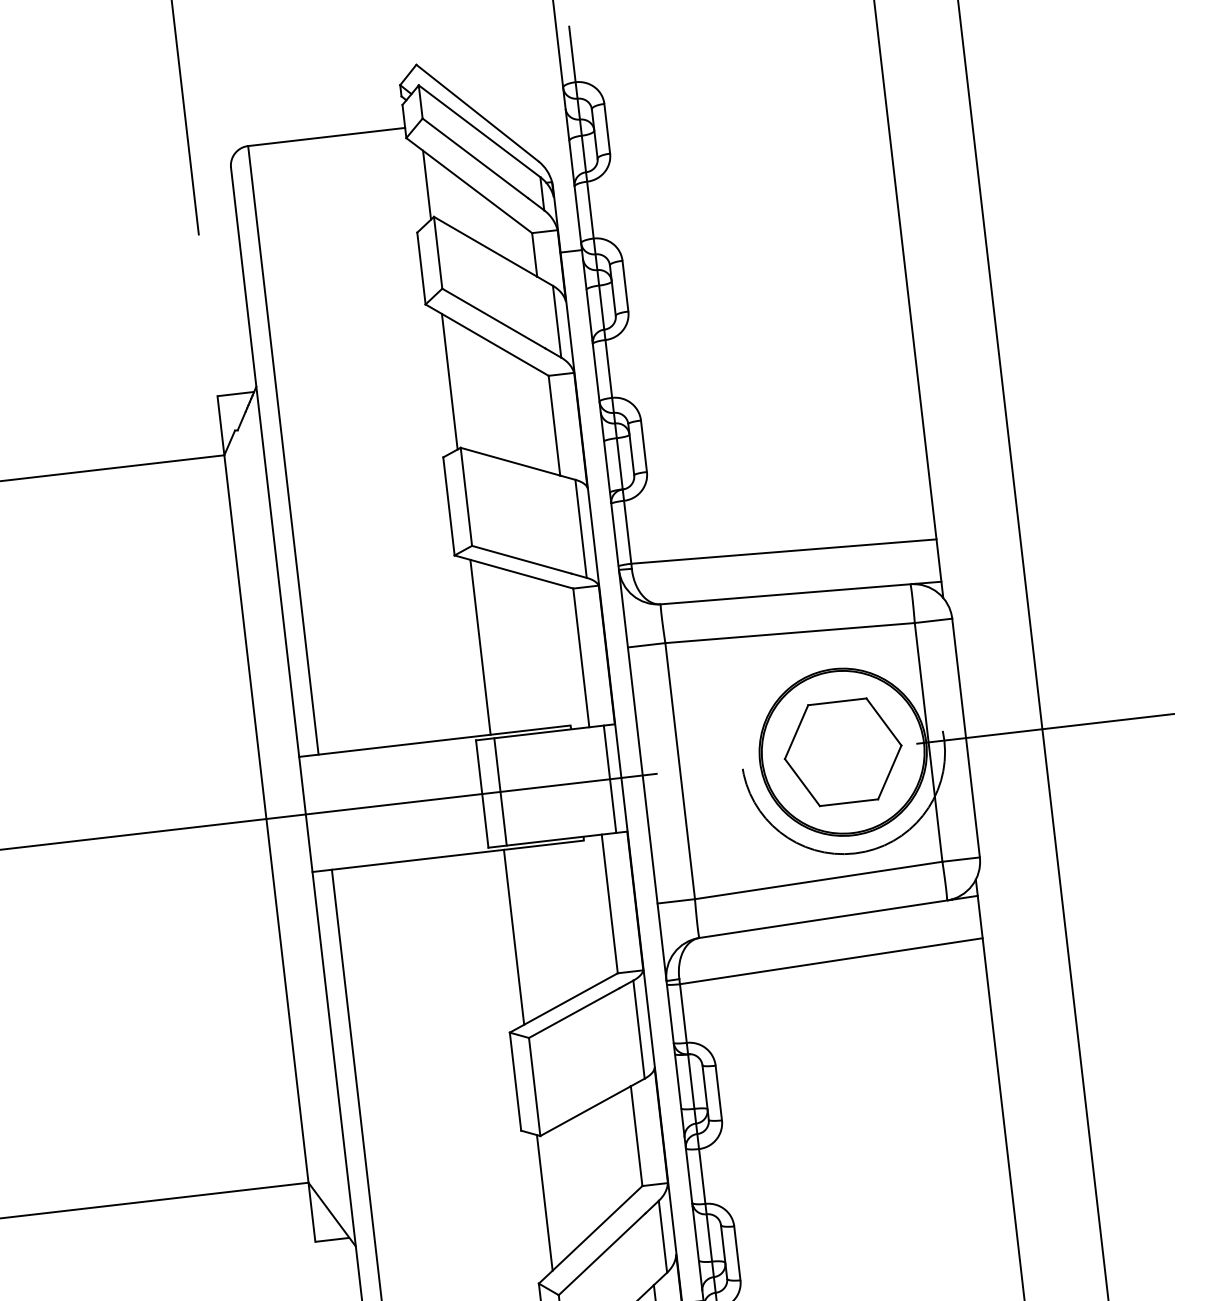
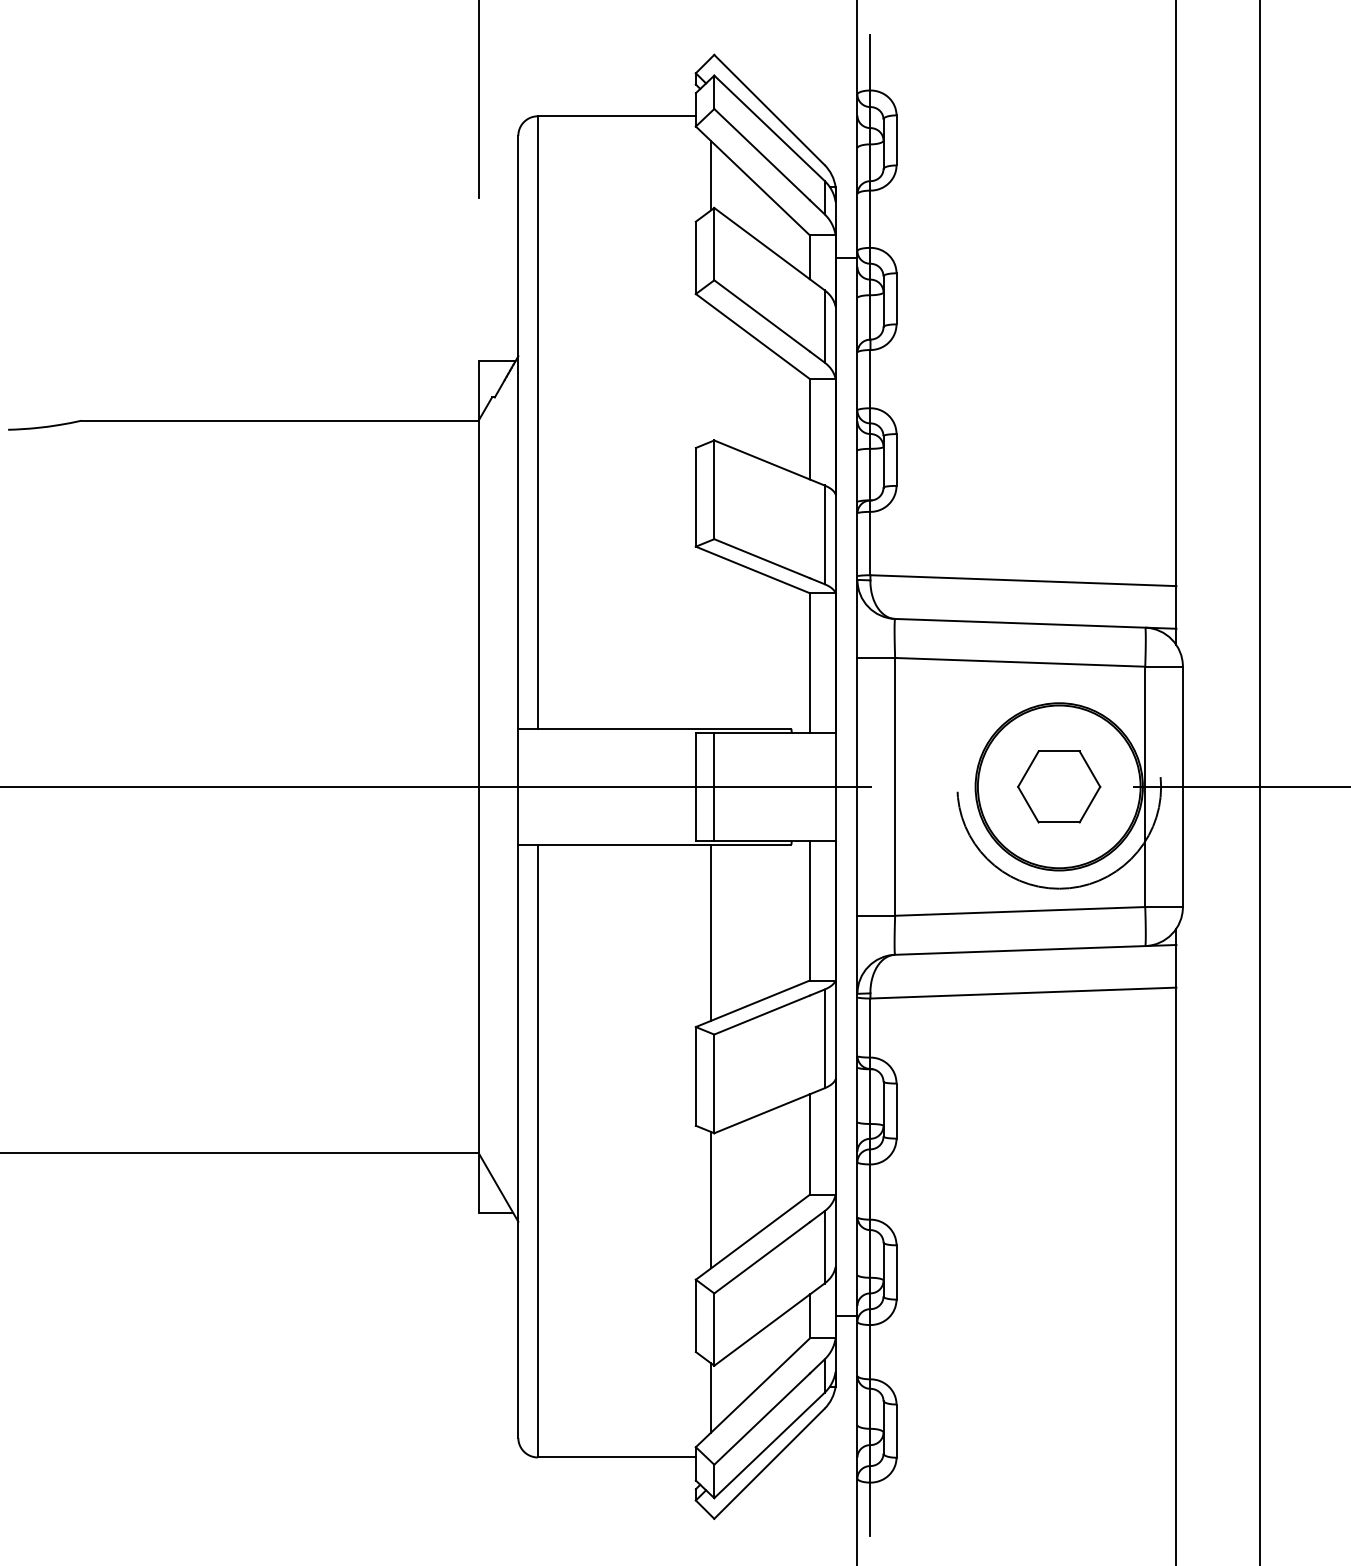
line: (450, 381) -> (711, 373), removed
line: (480, 646) -> (711, 640), removed
part: (842, 751) -> (1058, 786), size x0.7
line: (609, 778) -> (824, 786), removed

